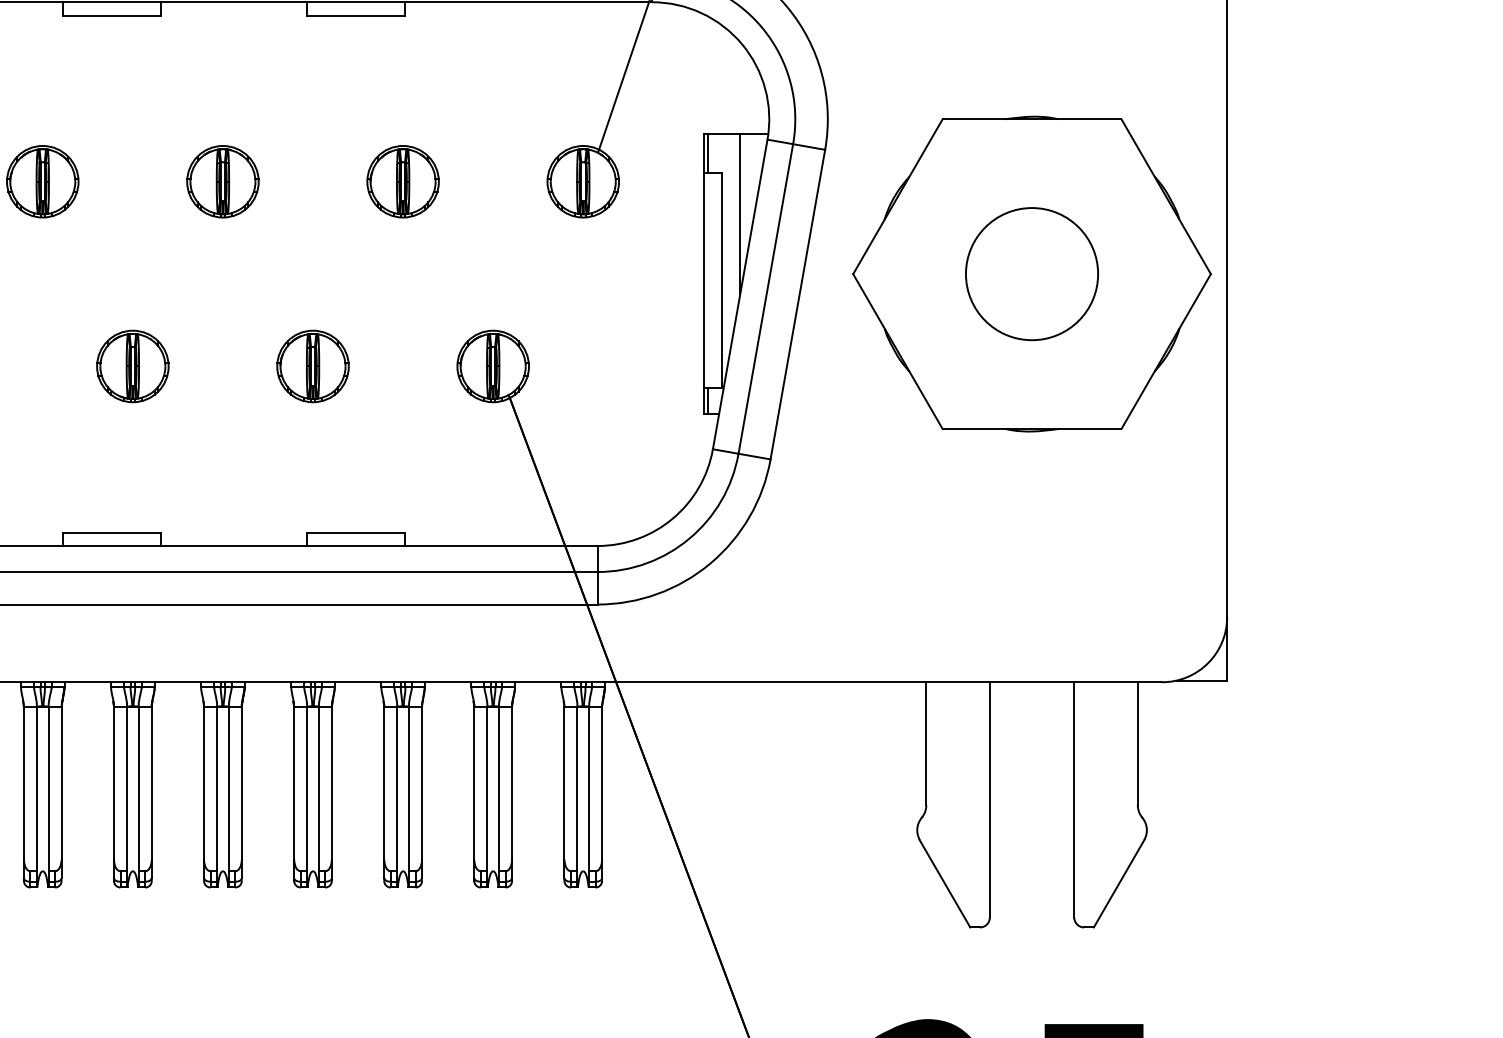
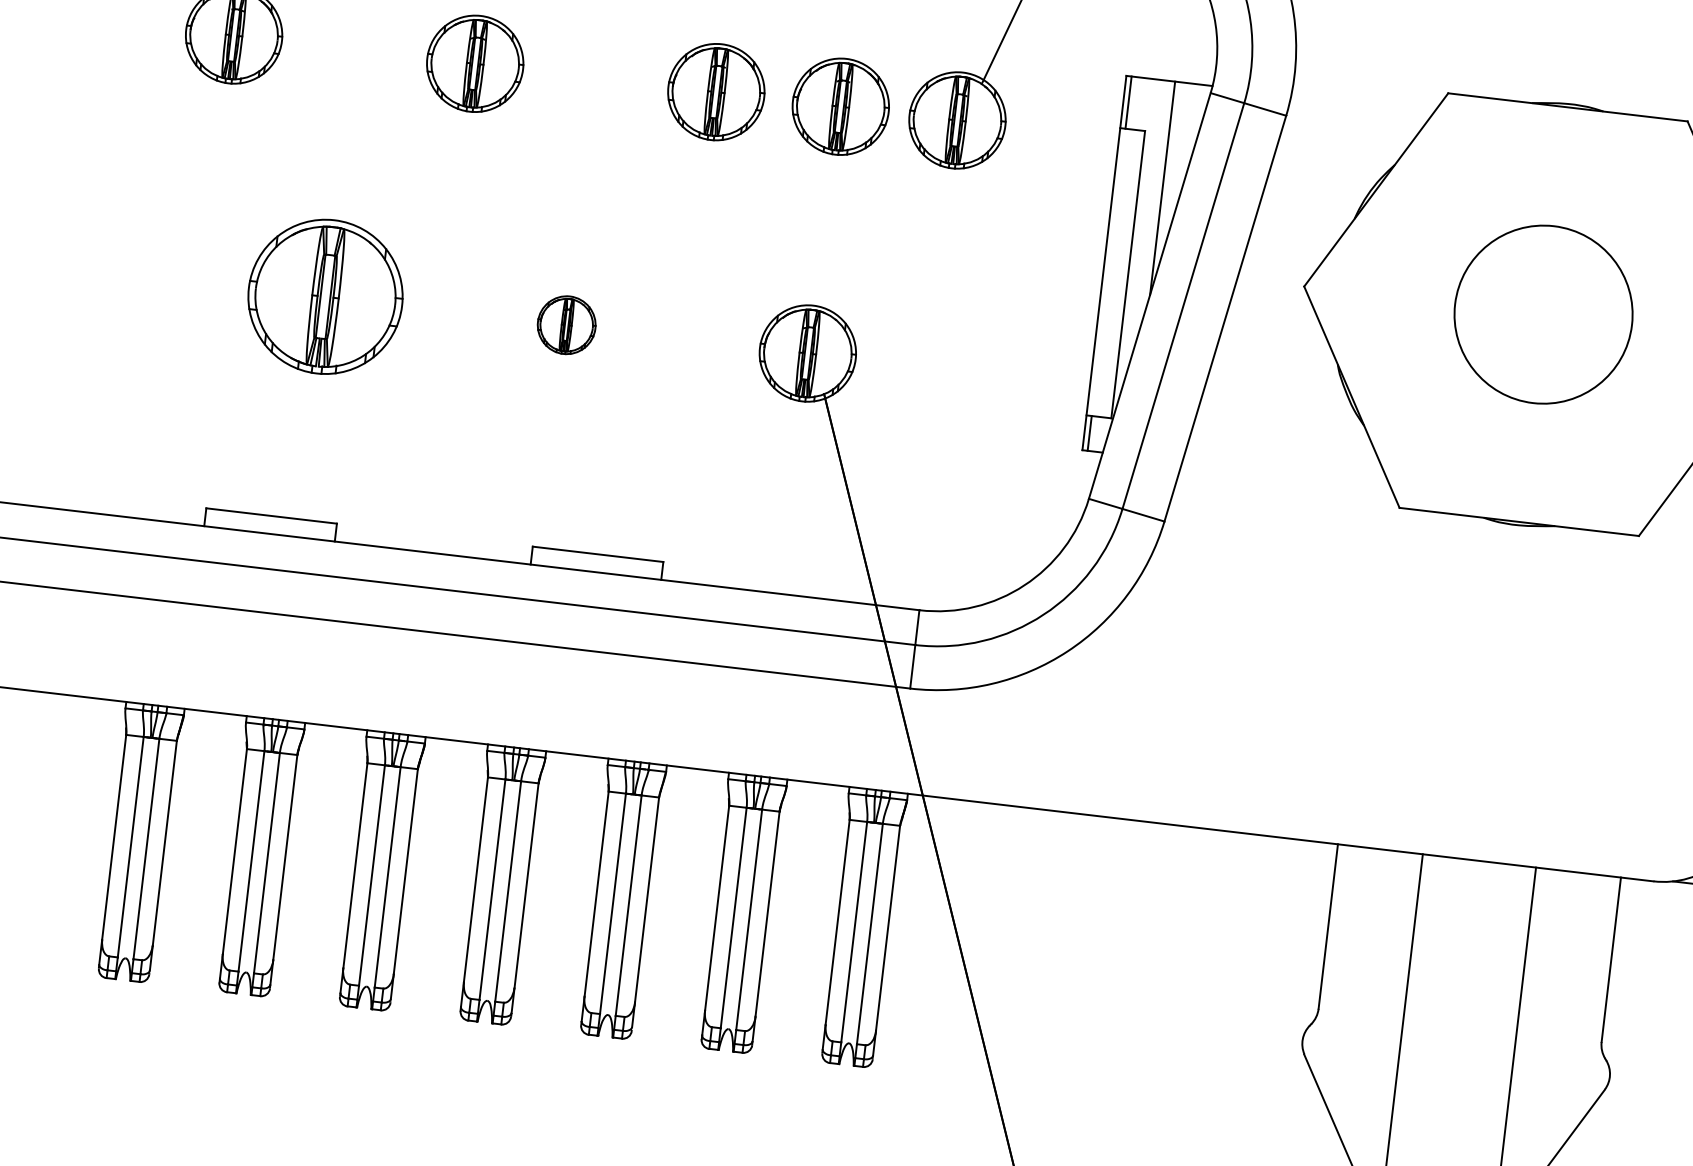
part: (495, 181) -> (840, 106), added
part: (132, 366) -> (325, 296), size x1.6
part: (312, 366) -> (566, 325), size x0.6

